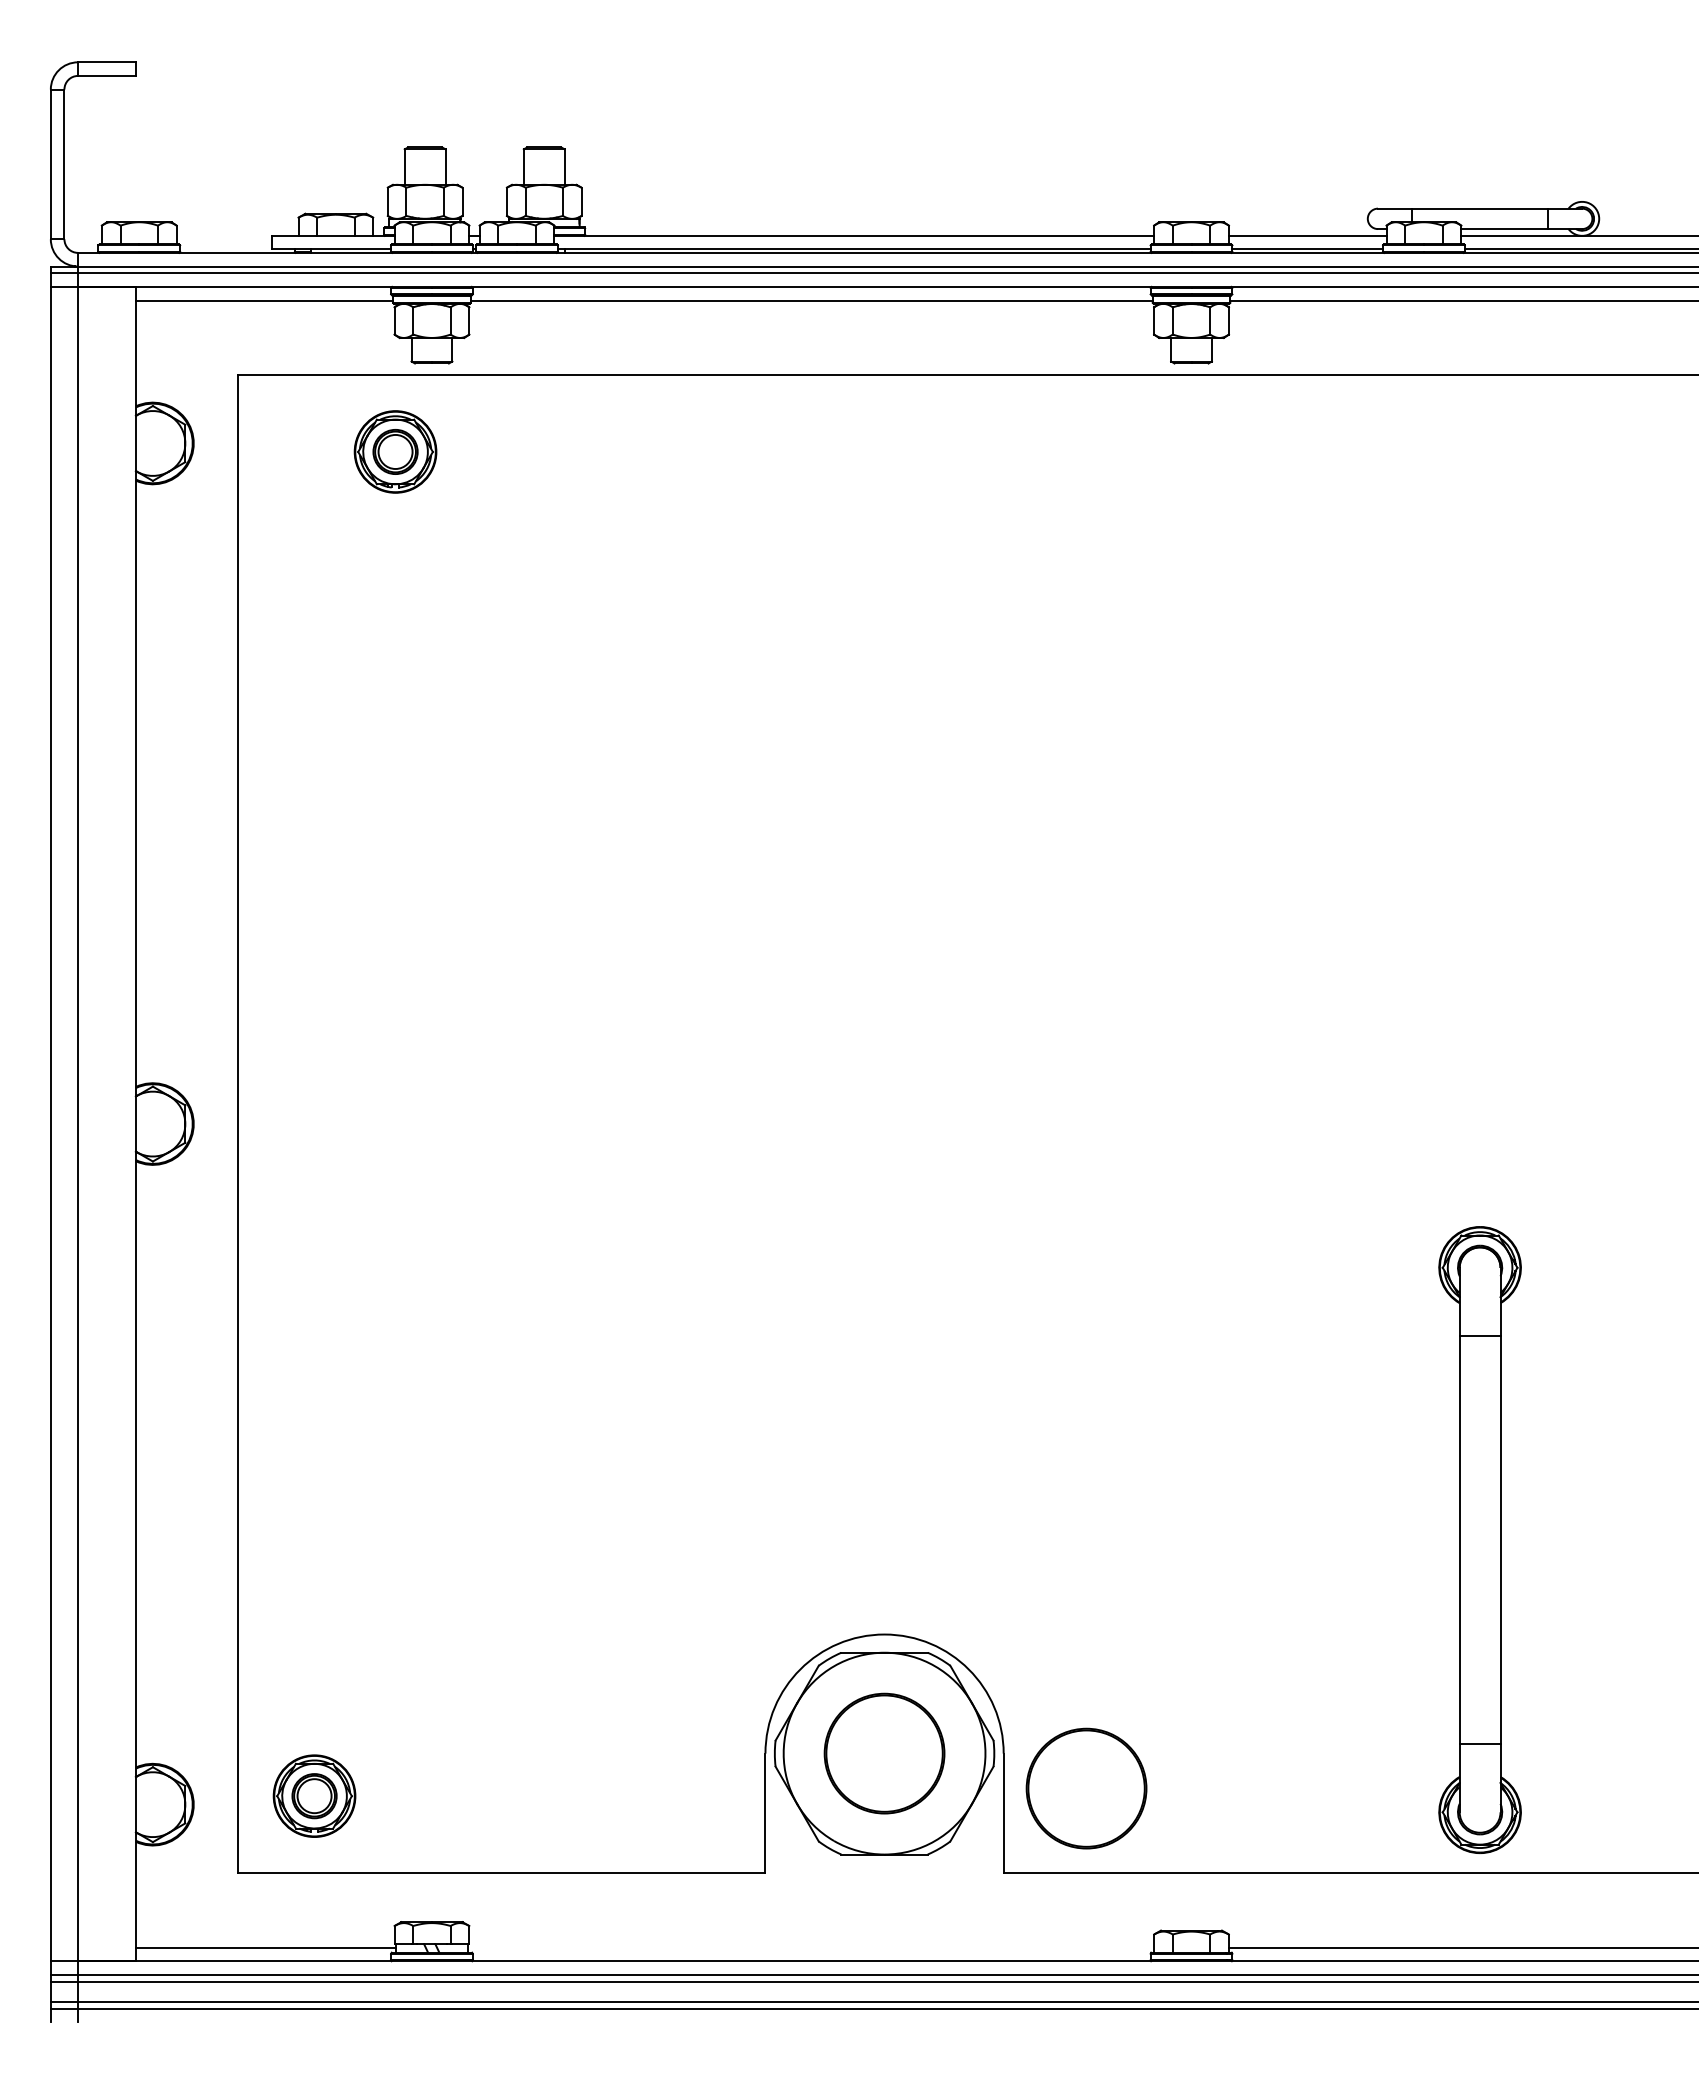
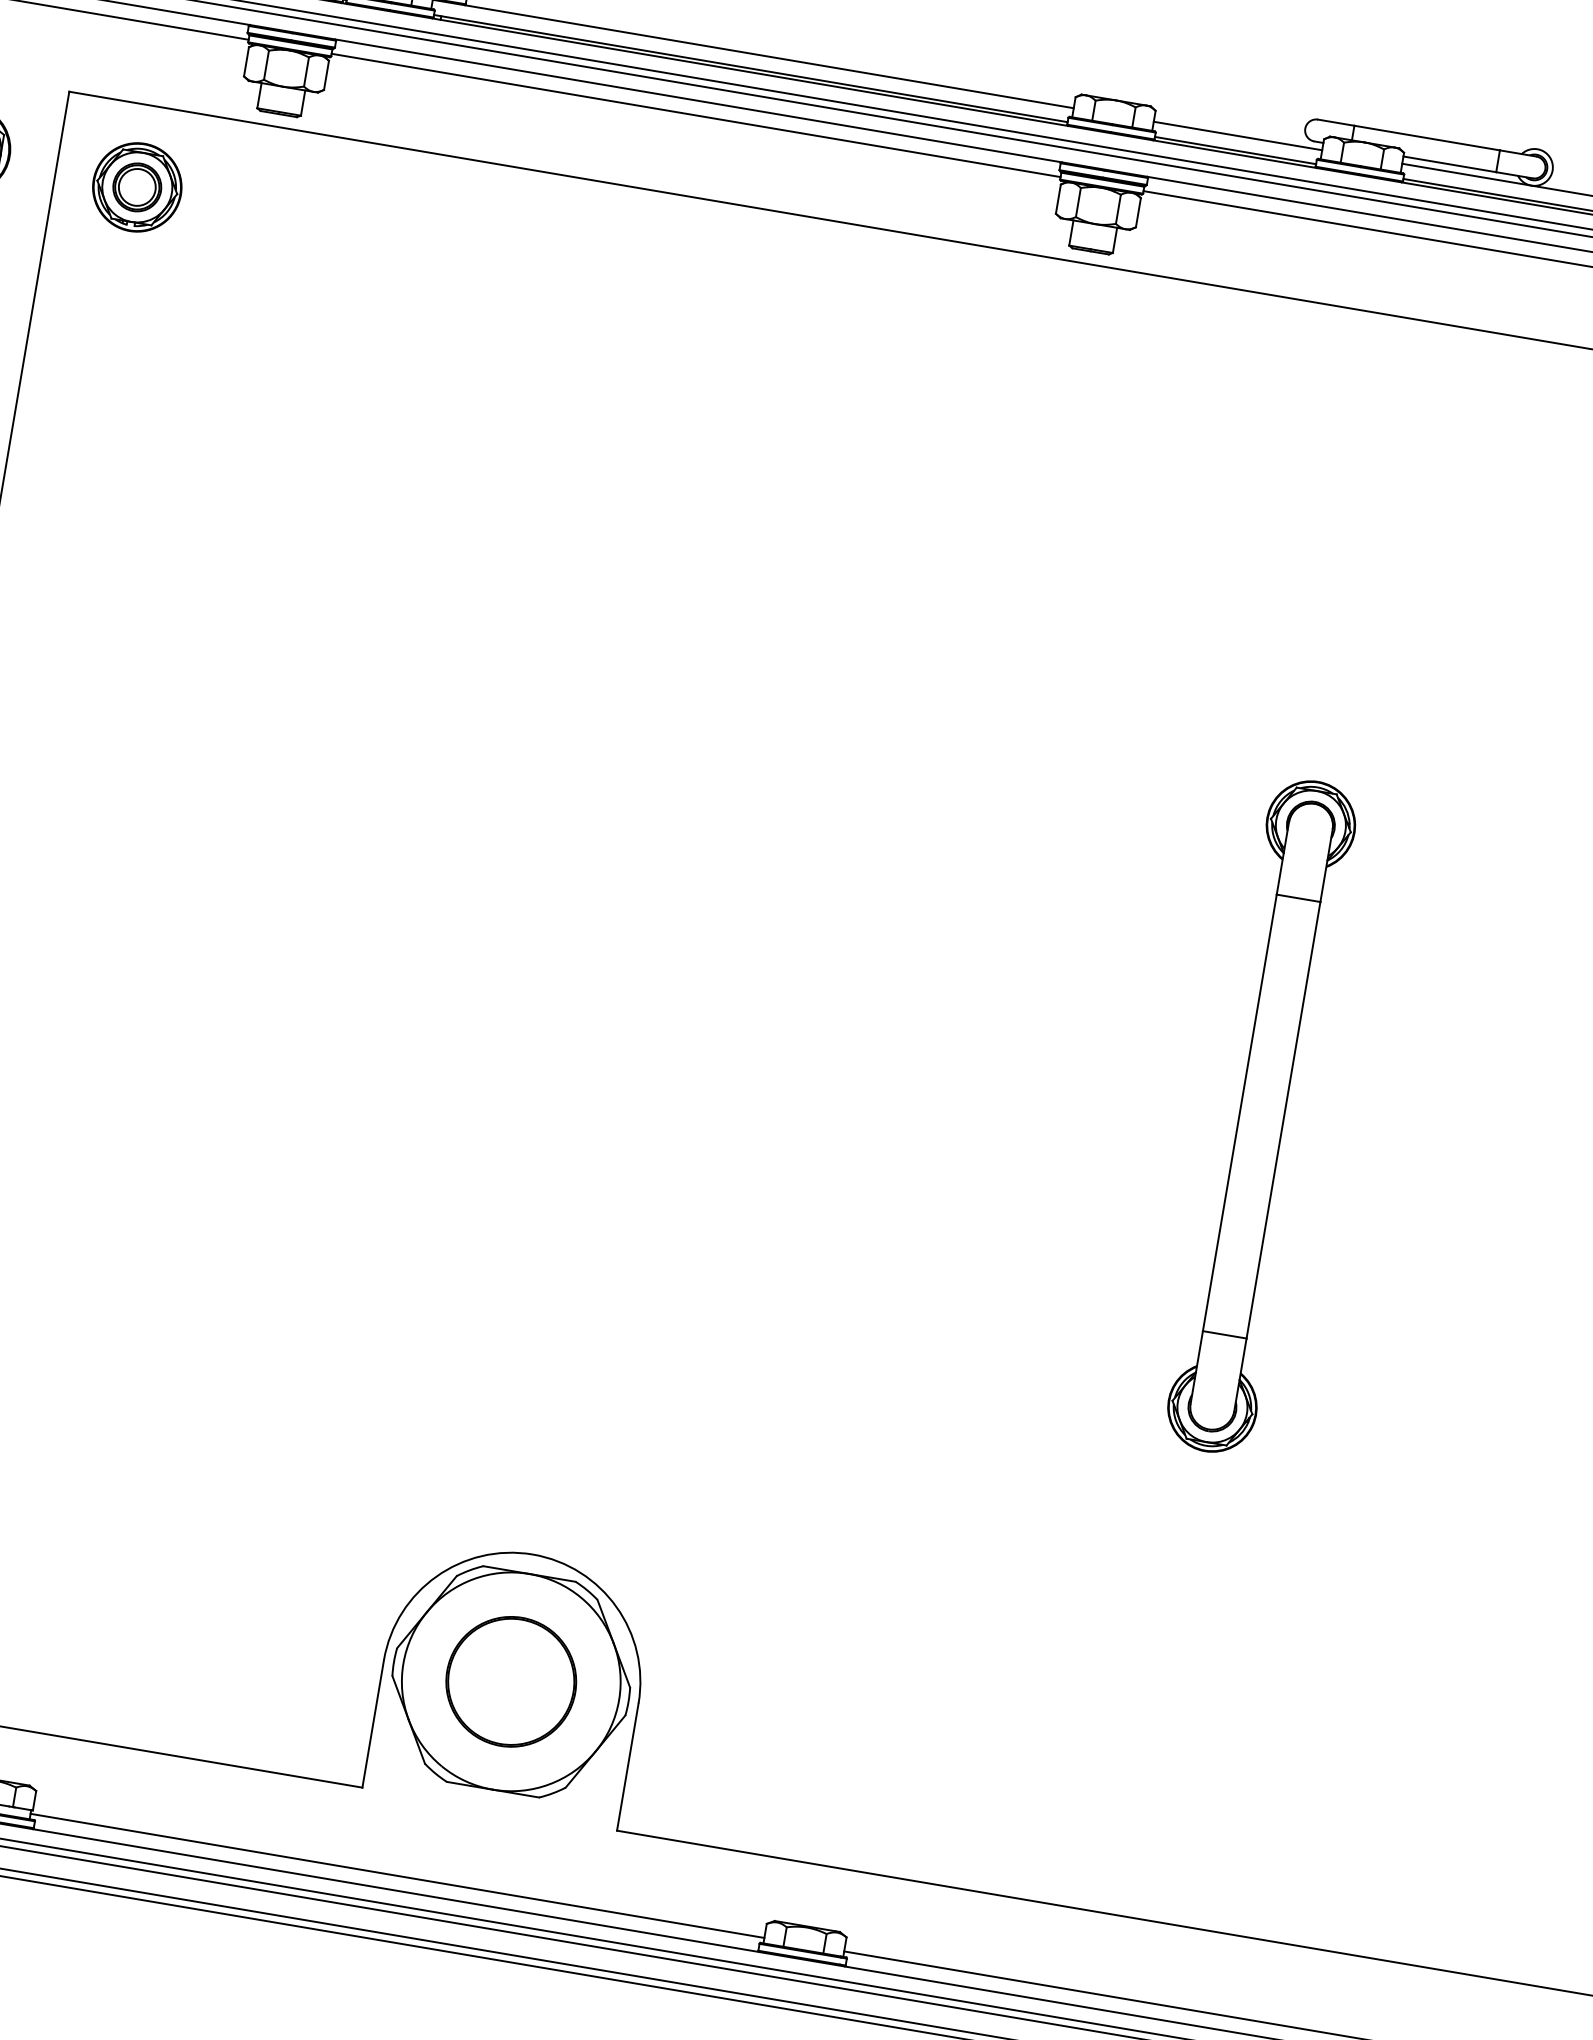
part: (395, 451) -> (137, 186), moved
part: (1479, 1539) -> (1261, 1115), moved
part: (1086, 1788) -> (720, 1755), removed
line: (810, 1947) -> (397, 1875), added

